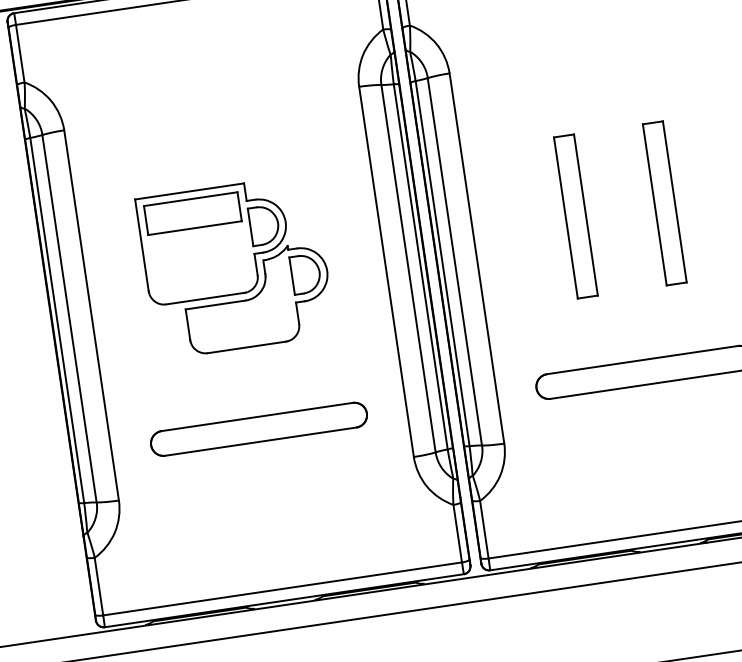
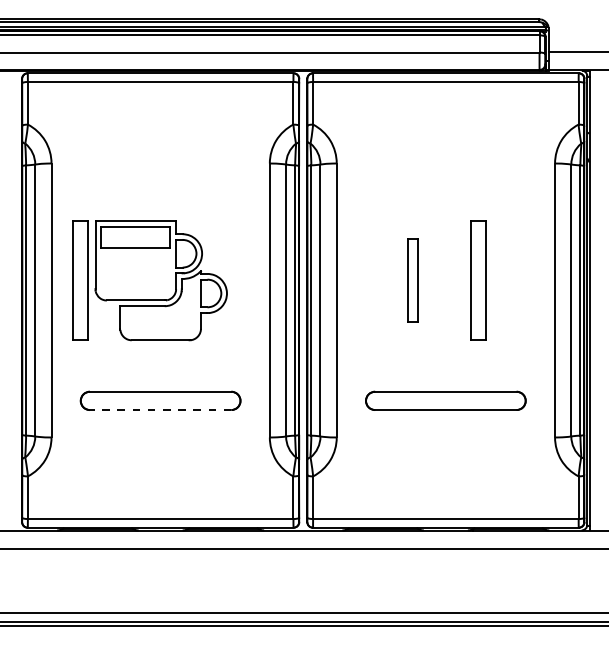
part: (575, 216) -> (412, 280), size x0.7
part: (126, 282) -> (80, 280), added
line: (260, 442) -> (160, 410), solid -> dashed

